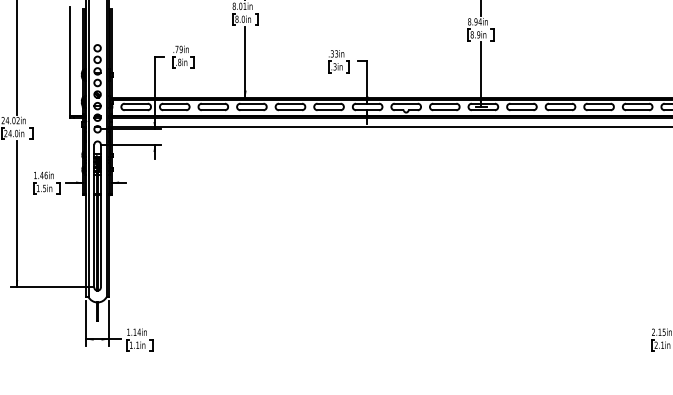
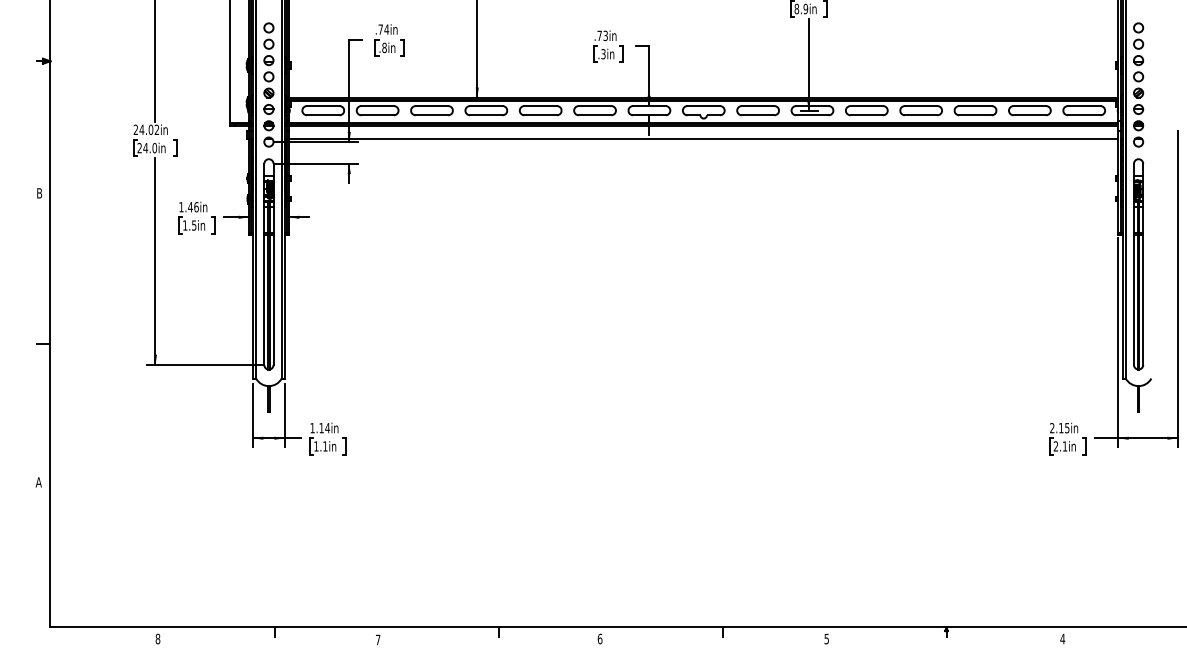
text: (181, 49) -> (386, 29), .79in -> .74in
text: (332, 53) -> (599, 35), .33in -> .73in

